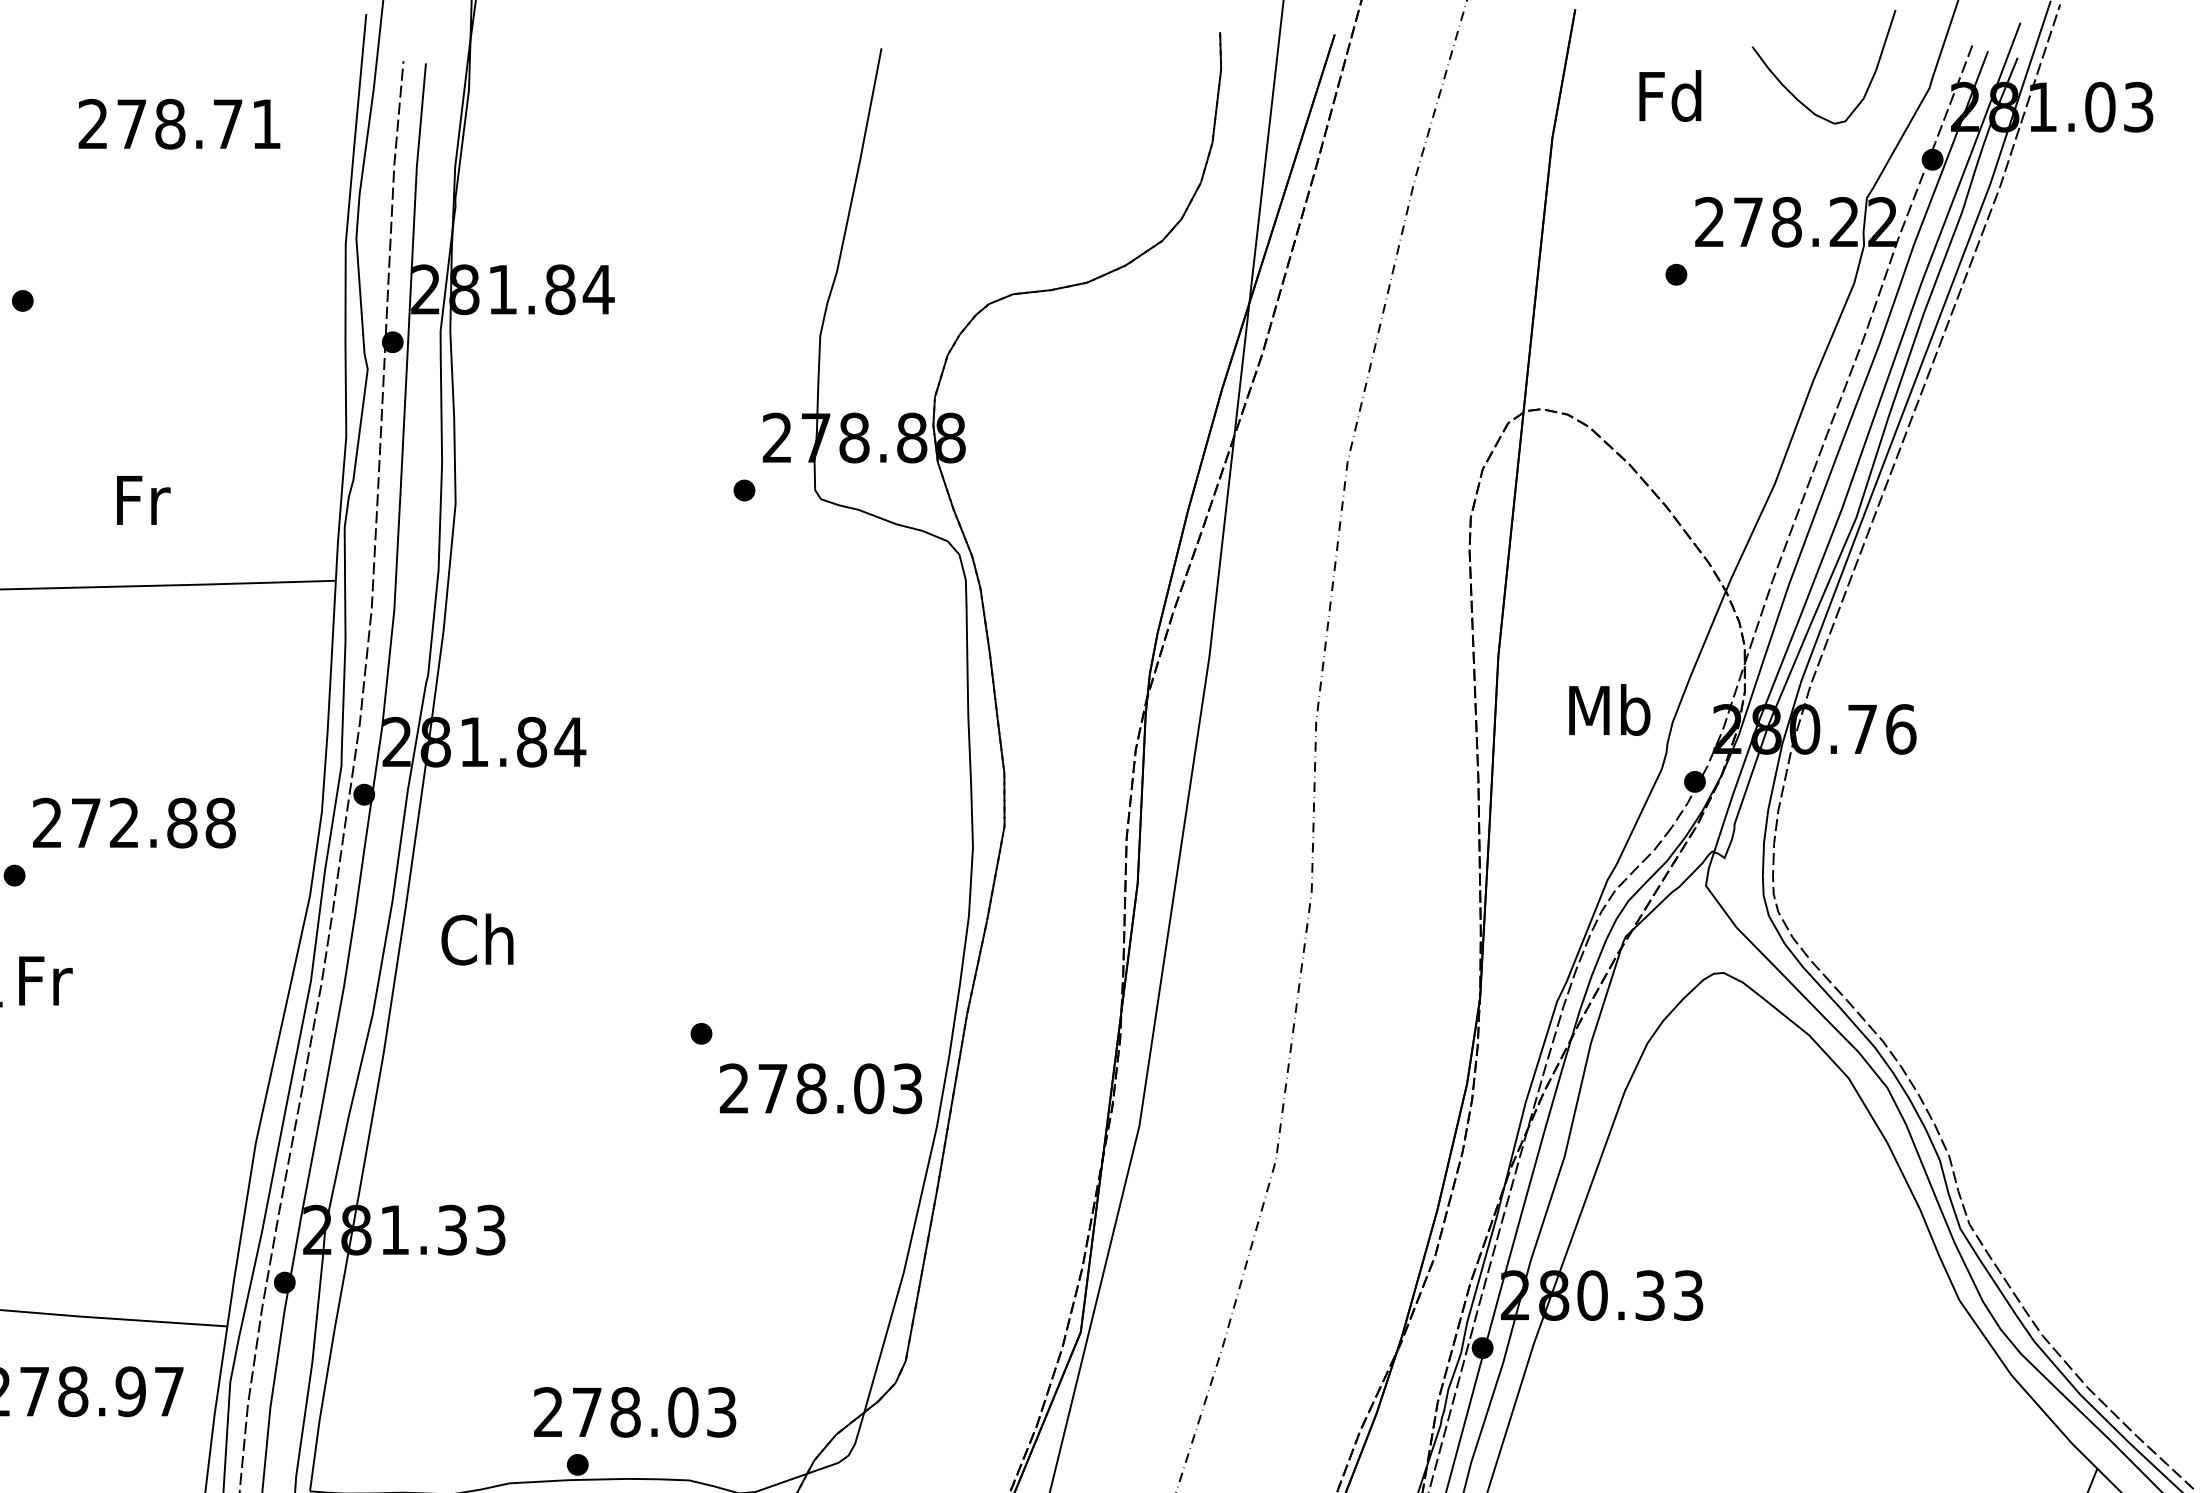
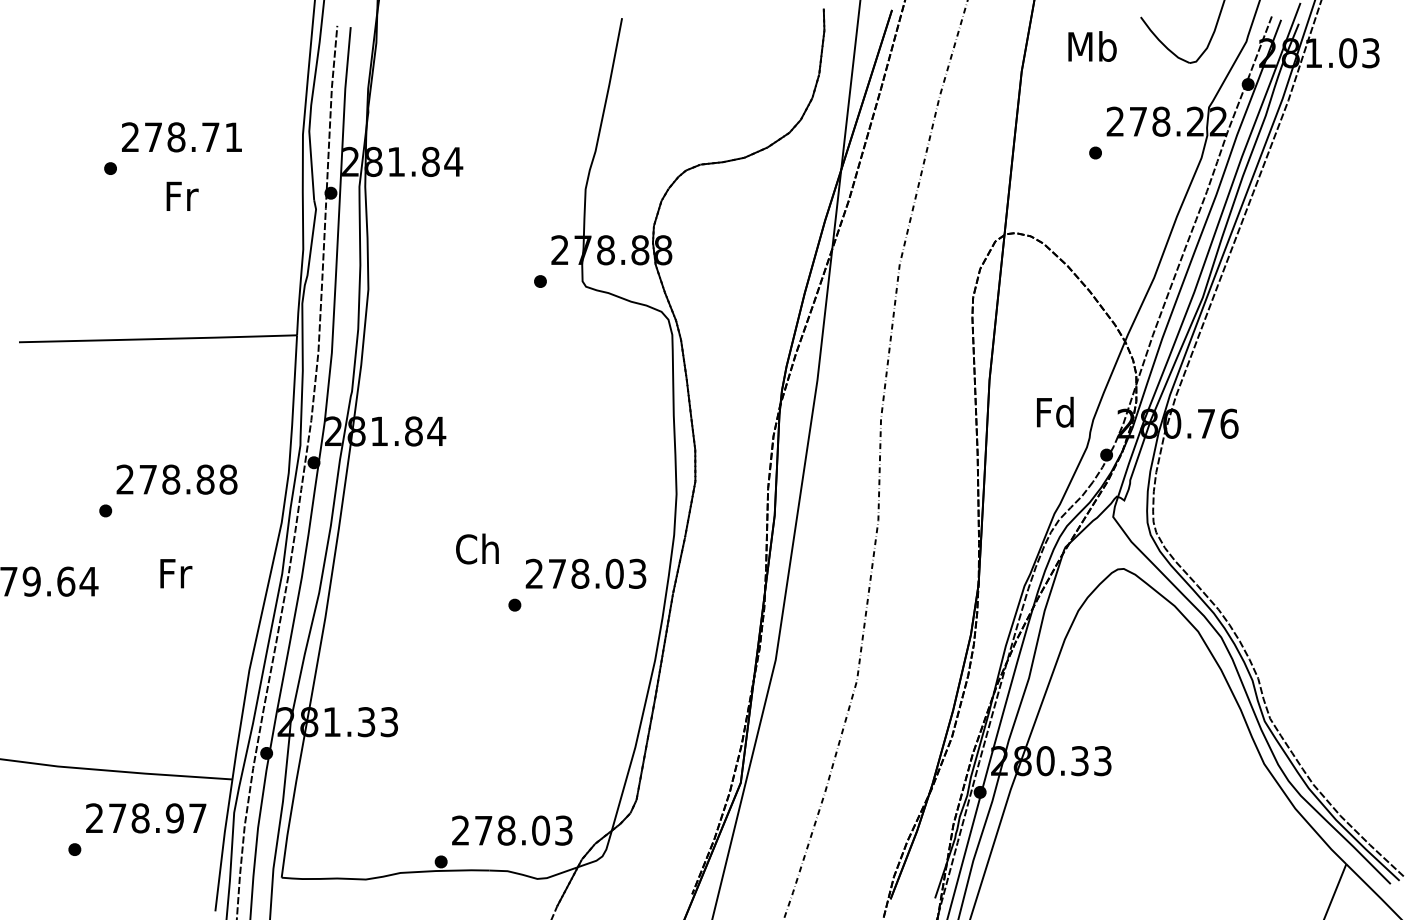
text: (1671, 95) -> (1092, 46), Fd -> Mb
text: (178, 124) -> (181, 137), moved
text: (143, 498) -> (182, 195), moved
text: (1609, 708) -> (1055, 411), Mb -> Fd
text: (125, 822) -> (171, 479), 272.88 -> 278.88
text: (477, 938) -> (477, 548), moved
text: (46, 980) -> (176, 573), moved
text: (820, 1088) -> (585, 573), moved
text: (635, 1412) -> (512, 830), moved

